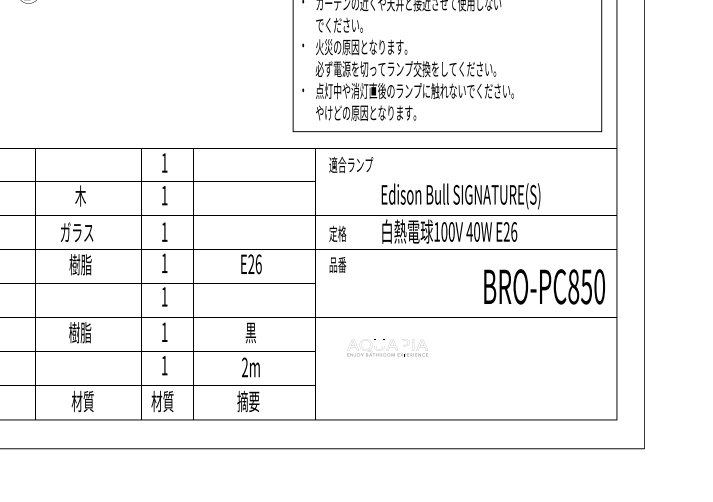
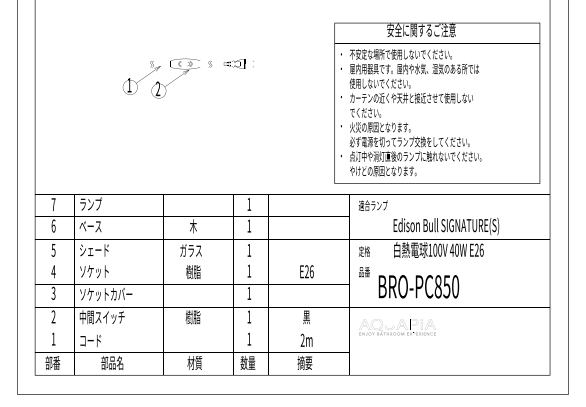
text: (543, 286) -> (418, 286), moved
part: (387, 348) -> (397, 327), size x1.43
text: (161, 400) -> (247, 362), 材質 -> 数量

